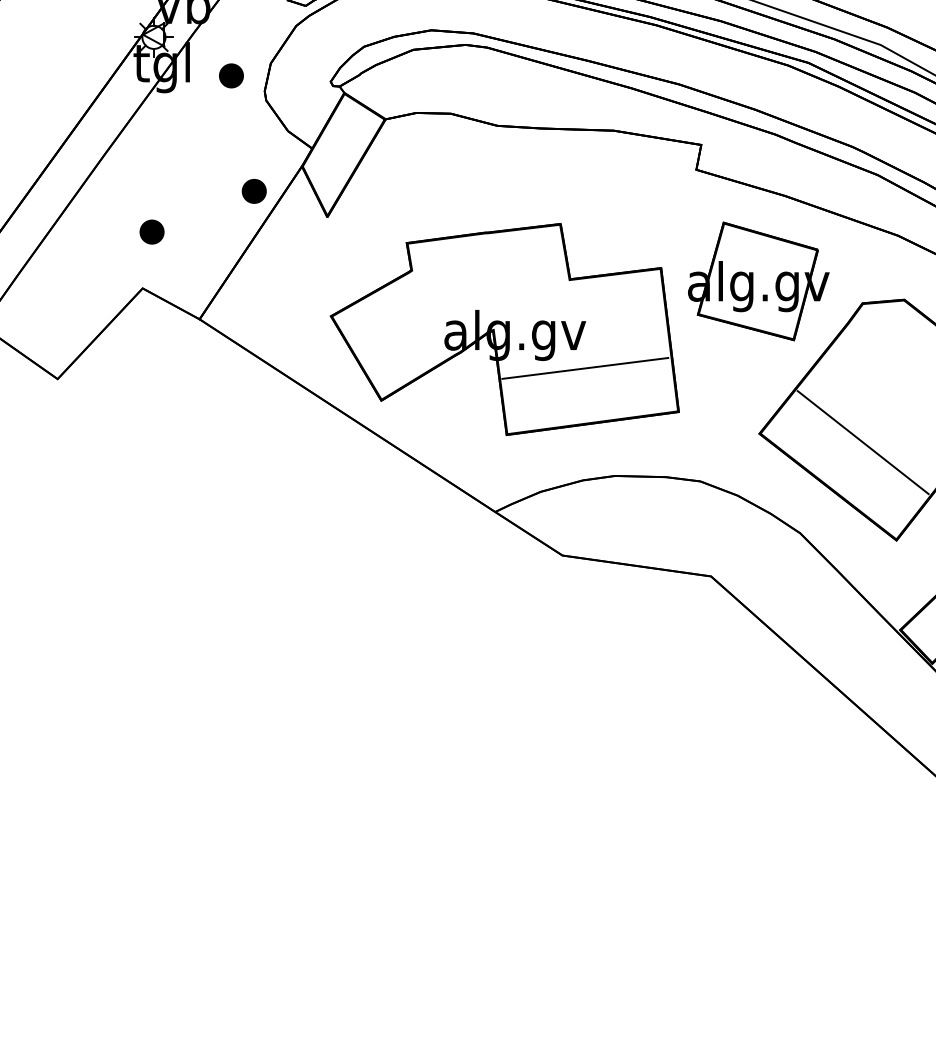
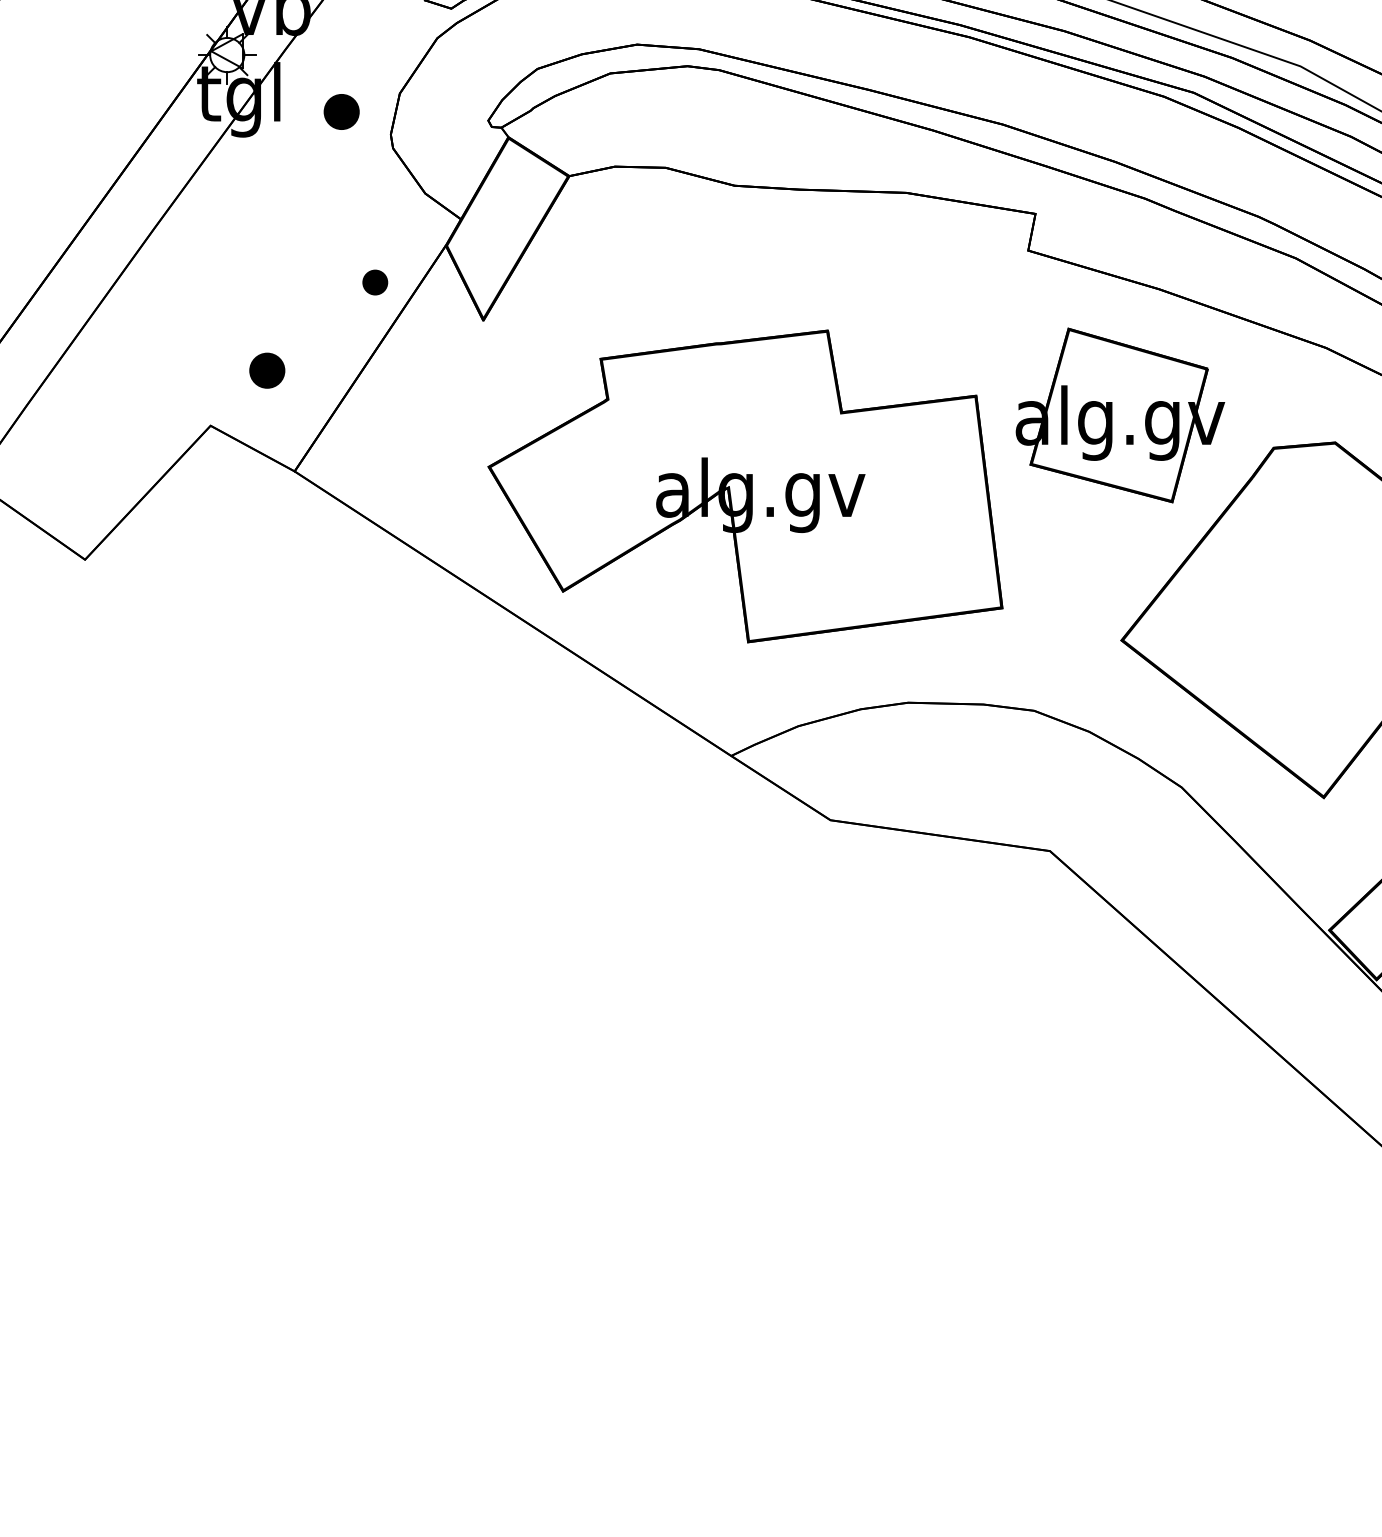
part: (253, 191) -> (374, 282), size x0.7
part: (151, 231) -> (266, 369), moved
line: (585, 367) -> (864, 542), removed
line: (862, 442) -> (1273, 653), removed

